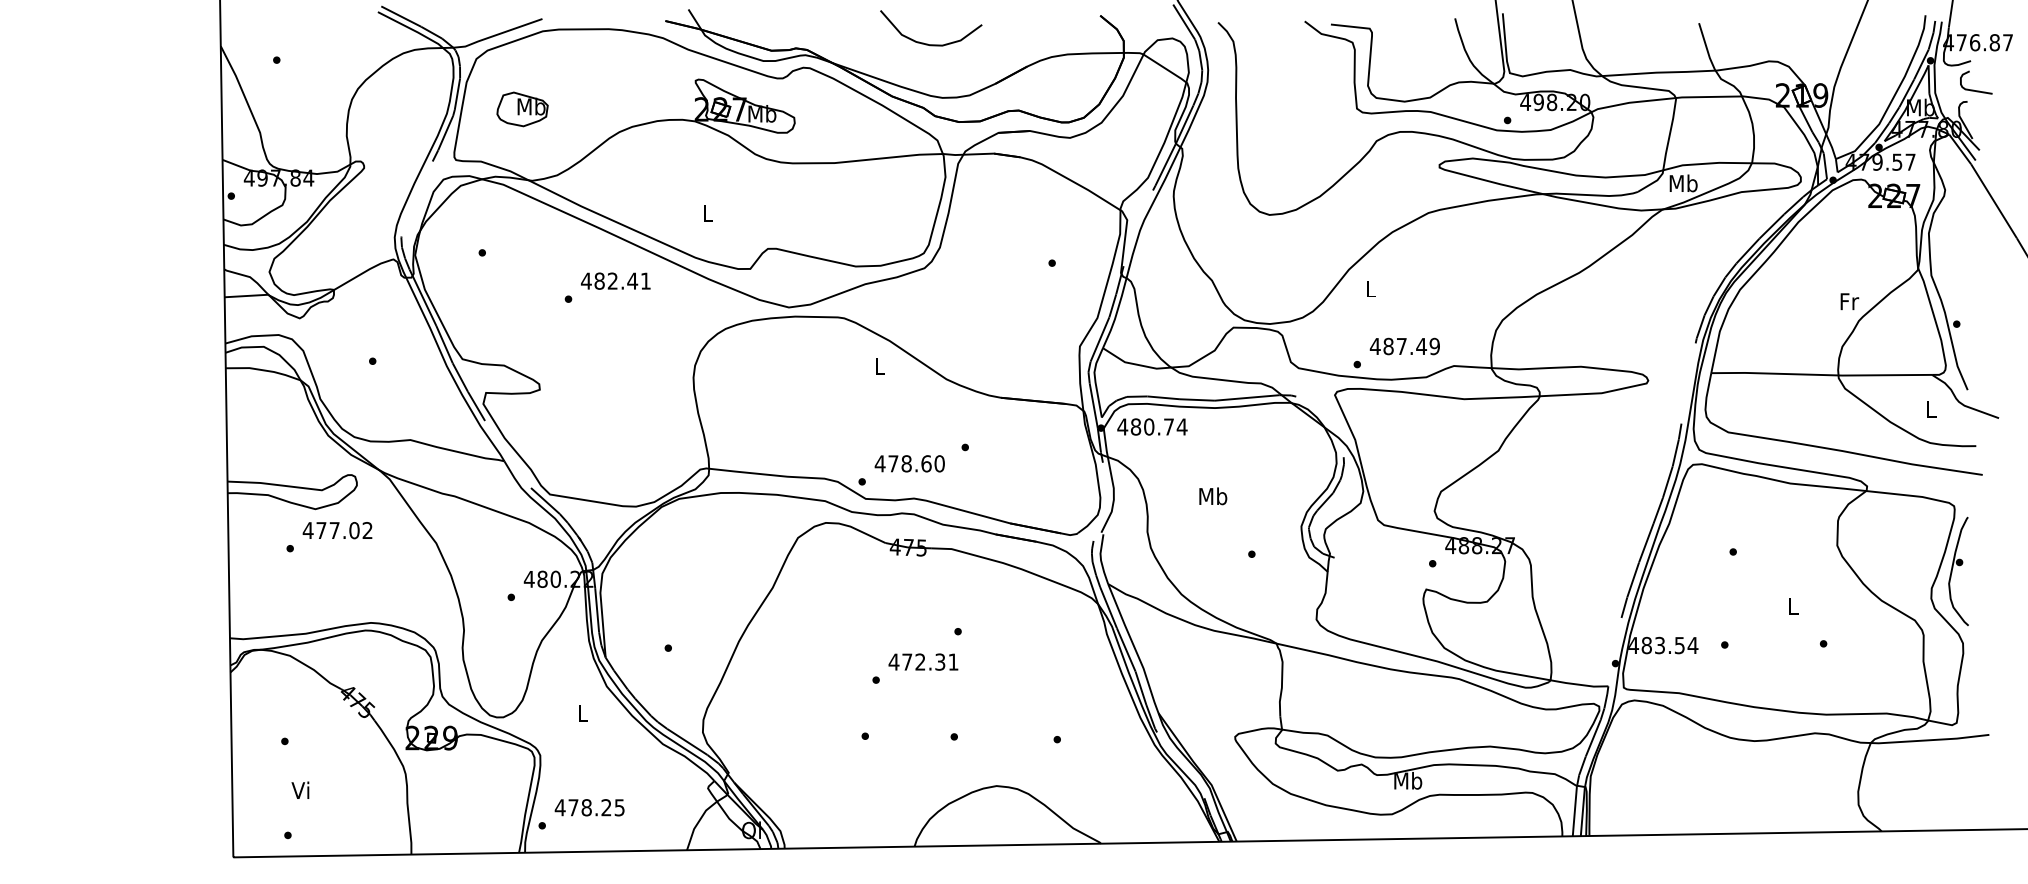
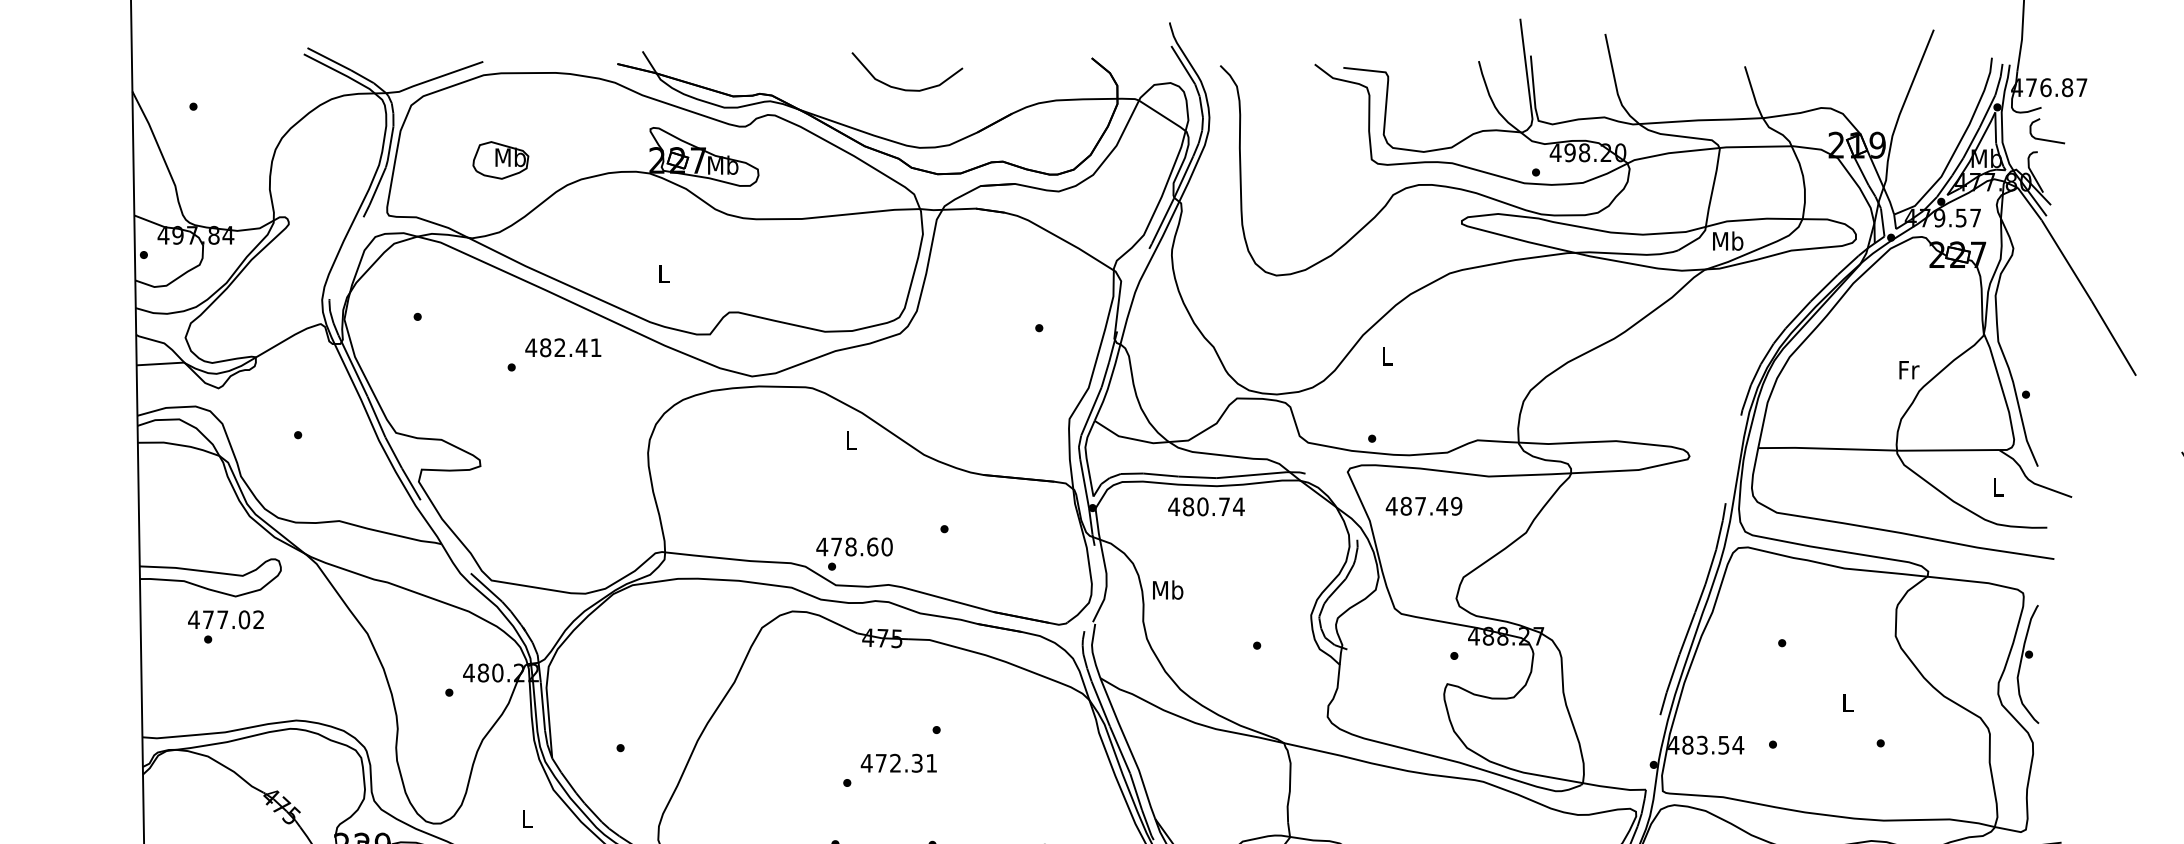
part: (522, 109) -> (500, 160), moved
text: (1404, 346) -> (1423, 506), moved
text: (1152, 426) -> (1206, 506), moved
text: (909, 463) -> (854, 546), moved
text: (1213, 496) -> (1168, 590), moved
text: (337, 530) -> (225, 619), moved

